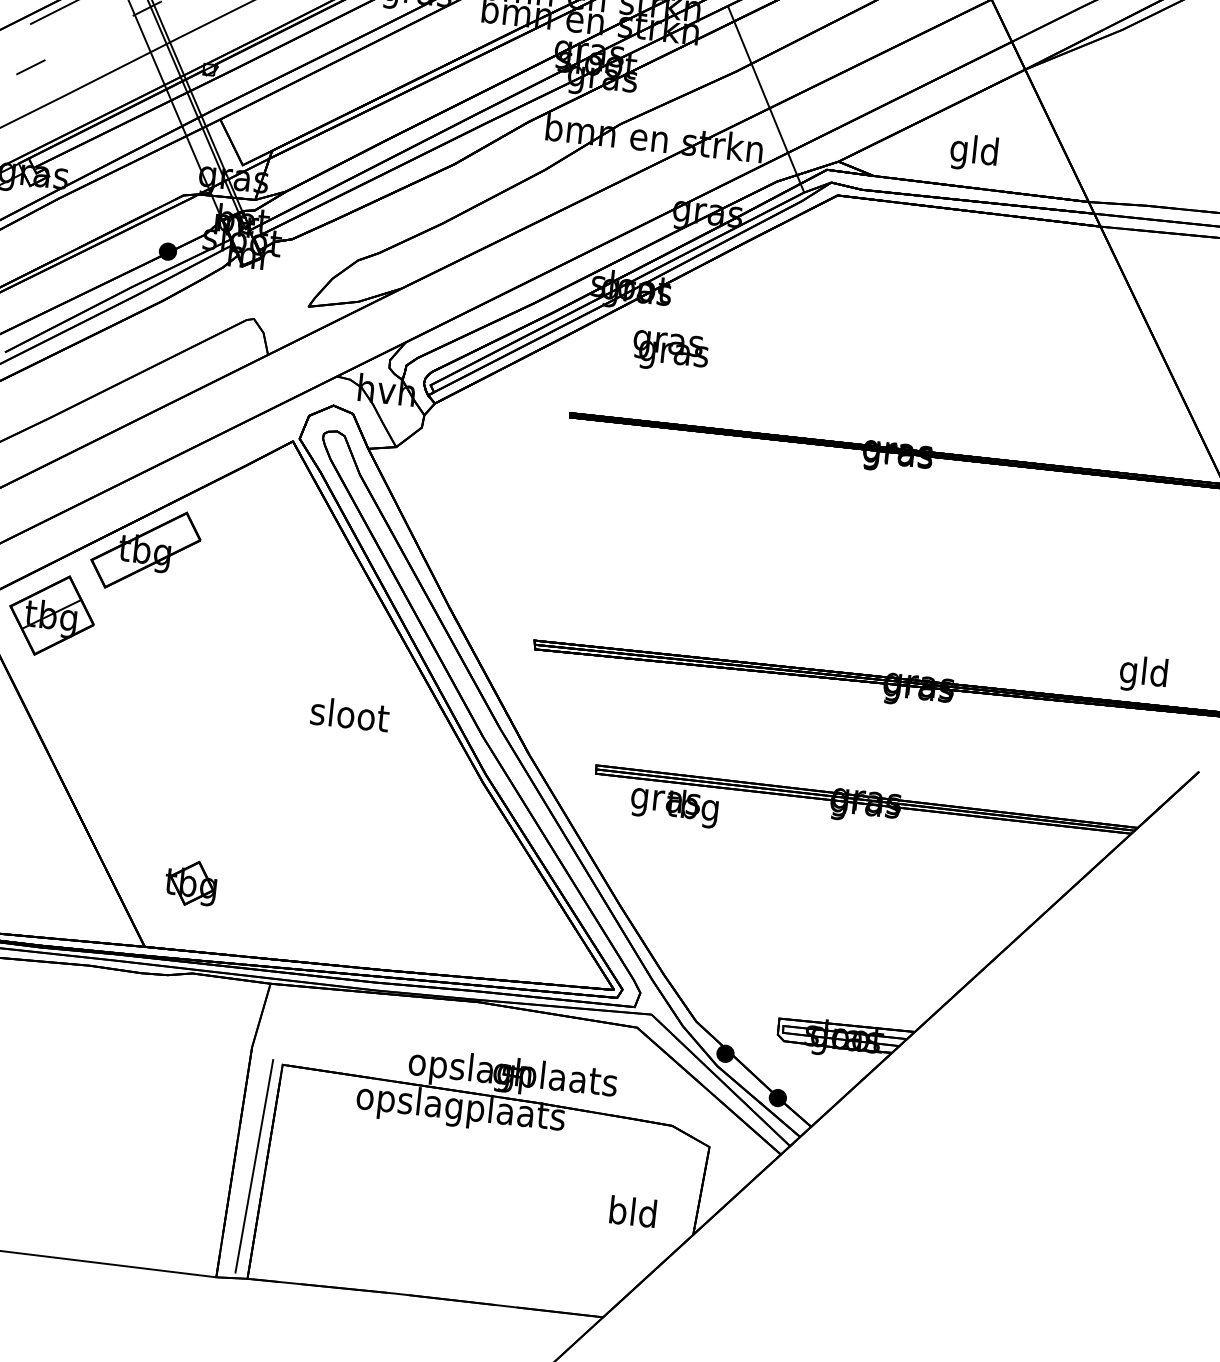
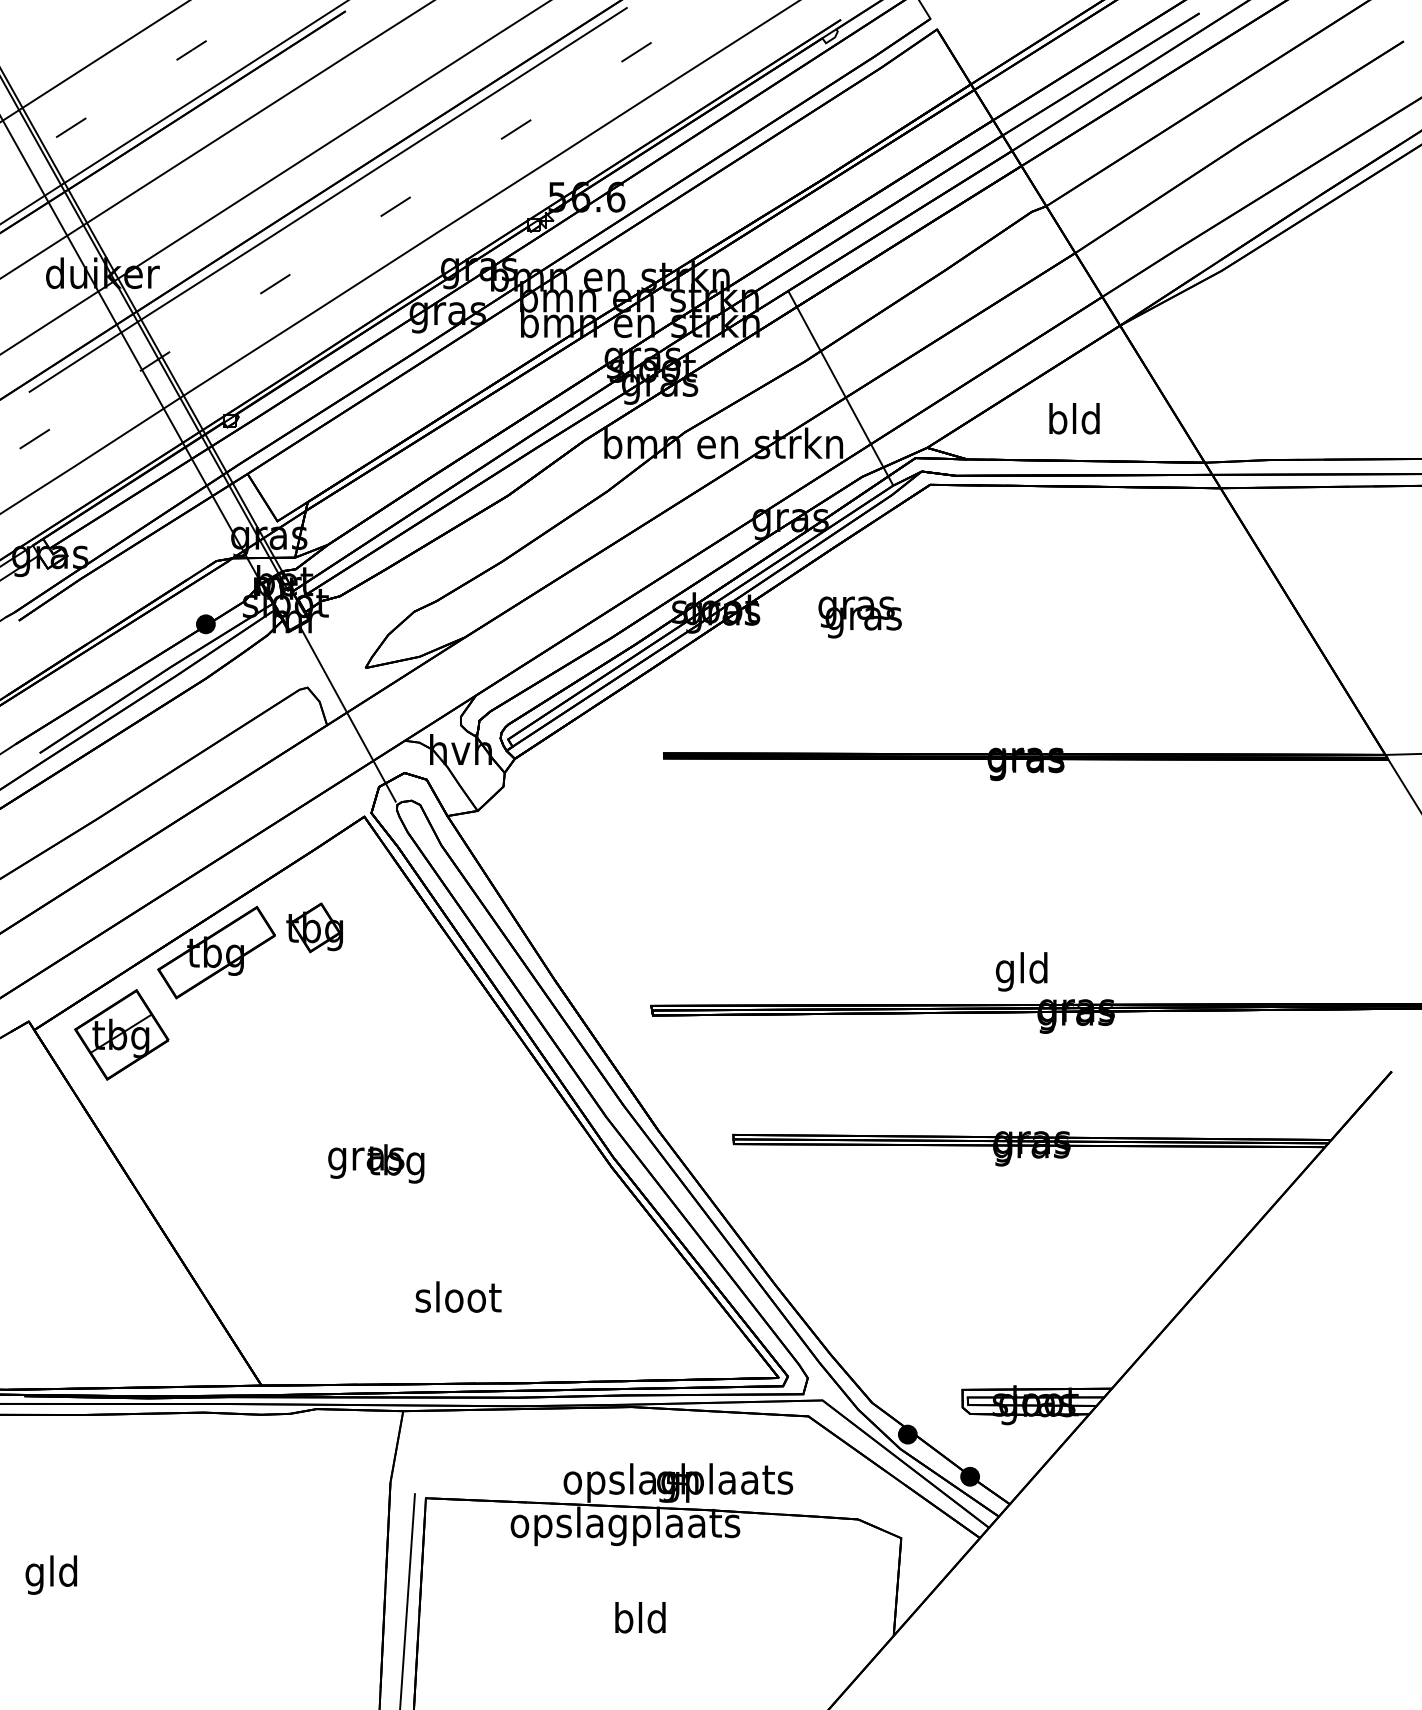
text: (959, 151) -> (1057, 422), gld -> bld
line: (287, 346) -> (347, 713), added
text: (670, 352) -> (859, 617), moved
text: (1143, 674) -> (1021, 971), moved
text: (350, 713) -> (458, 1296), moved
text: (674, 806) -> (376, 1163), moved
part: (190, 882) -> (314, 927), moved
text: (633, 1211) -> (640, 1617), moved

